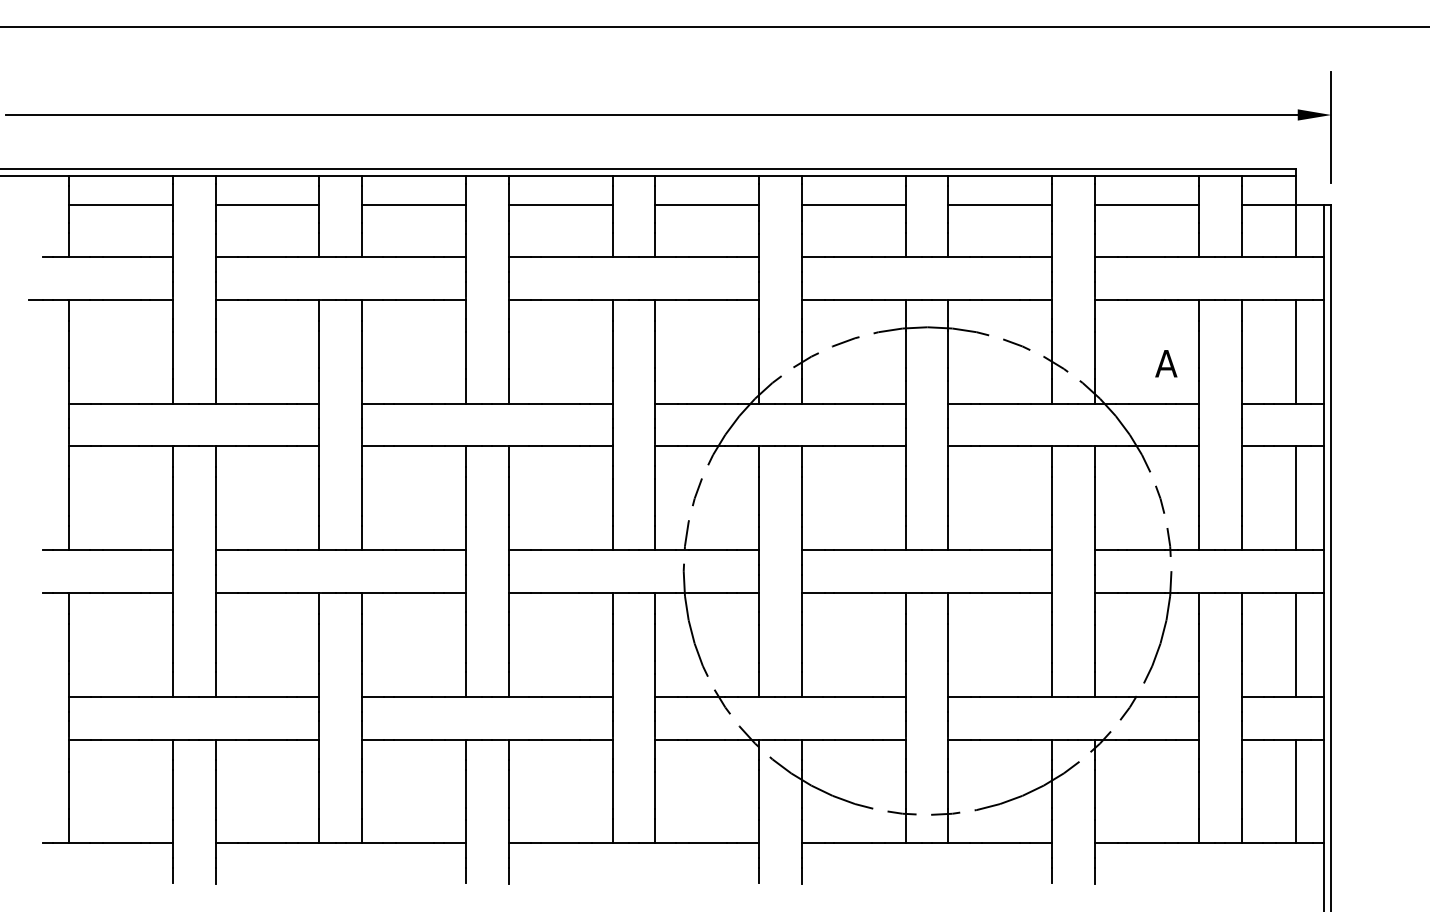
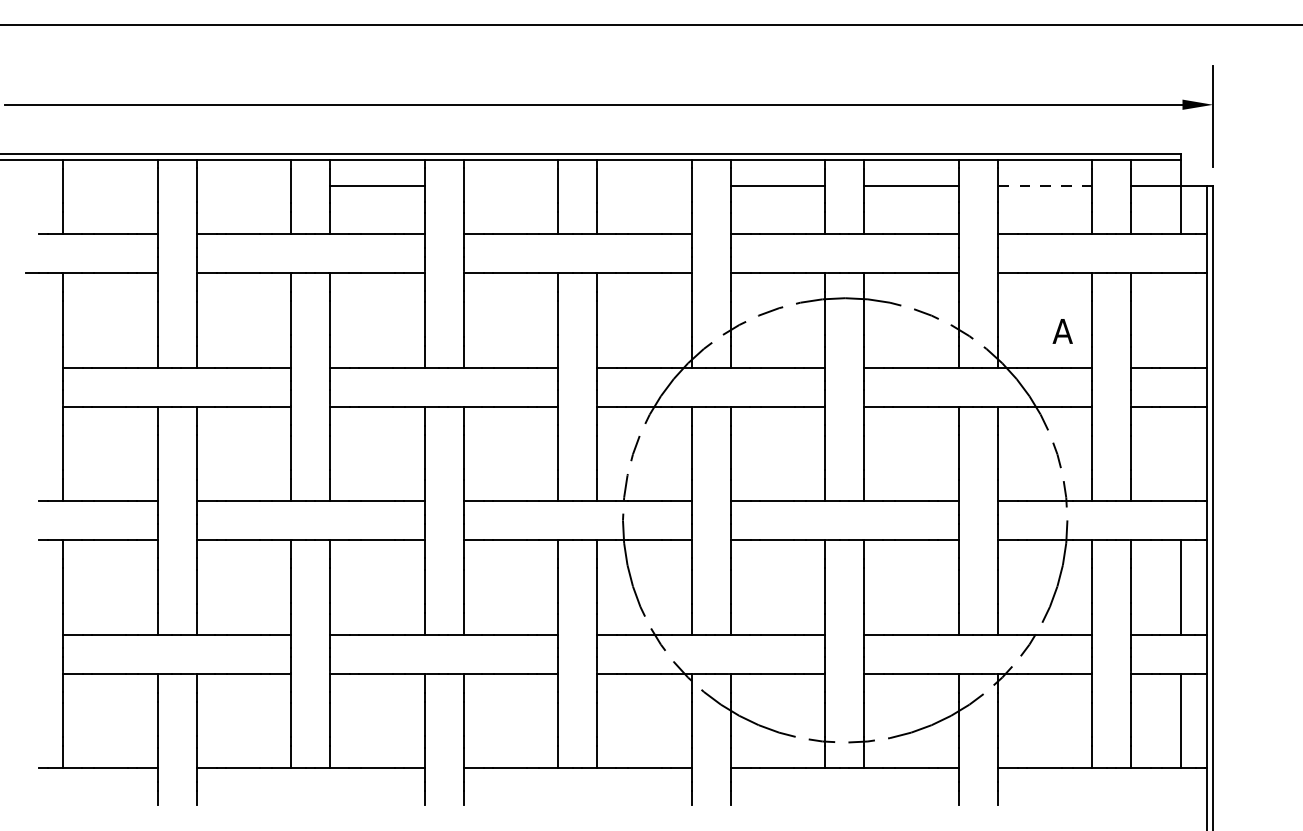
line: (120, 204) -> (109, 186), removed
line: (267, 204) -> (243, 186), removed
line: (560, 204) -> (510, 186), removed
line: (707, 204) -> (644, 186), removed
line: (1146, 204) -> (1044, 186), solid -> dashed
line: (1295, 351) -> (1180, 320), removed
line: (1295, 498) -> (1180, 454), removed

